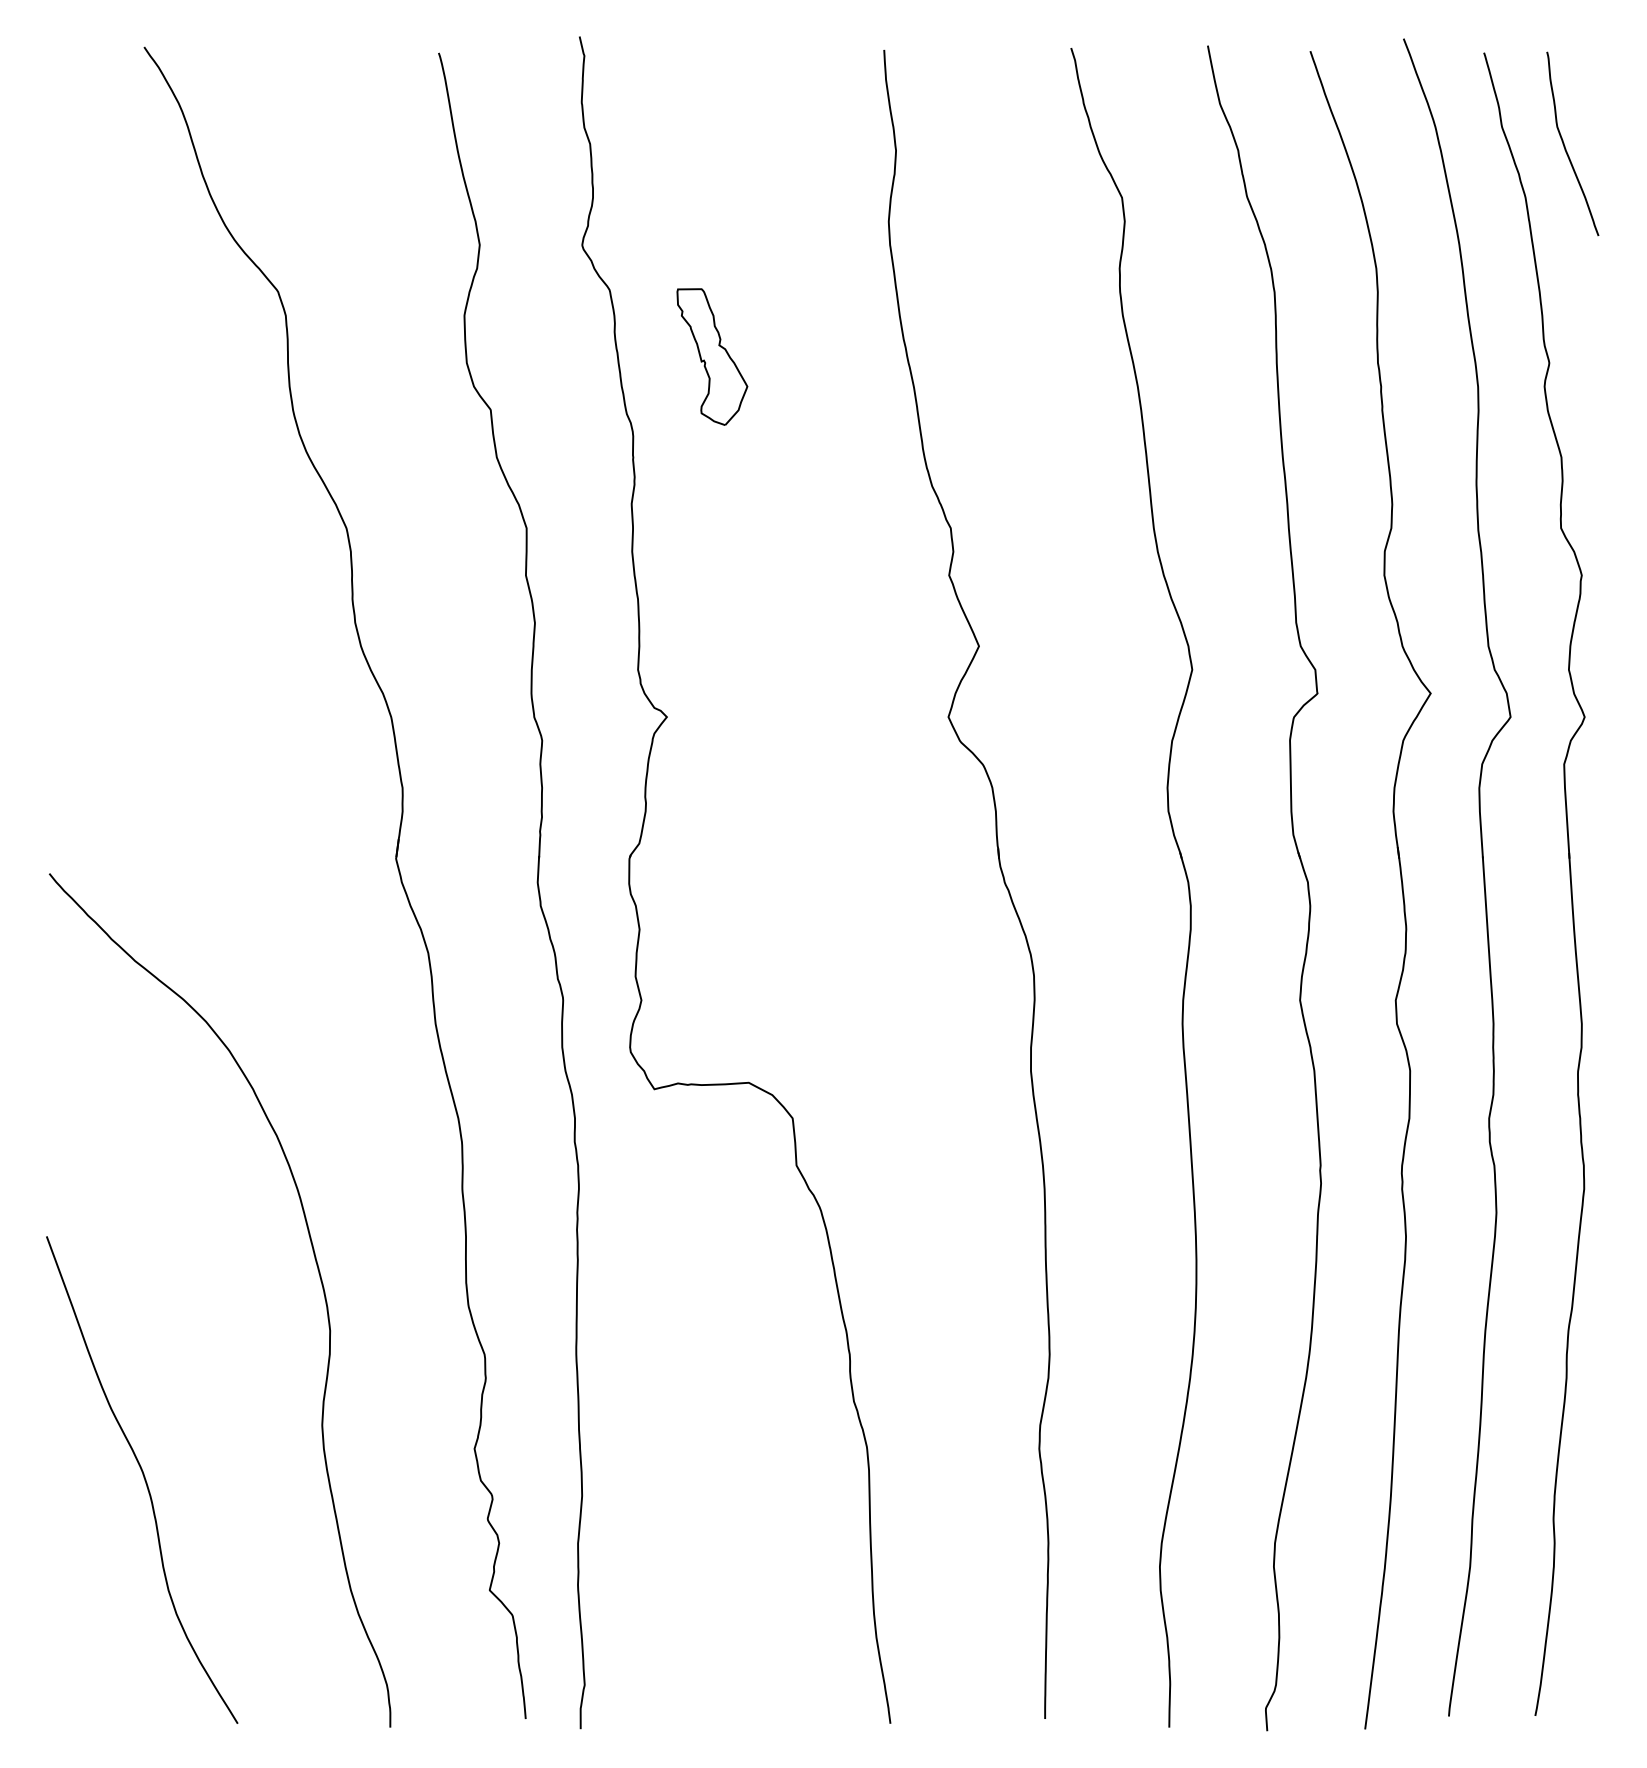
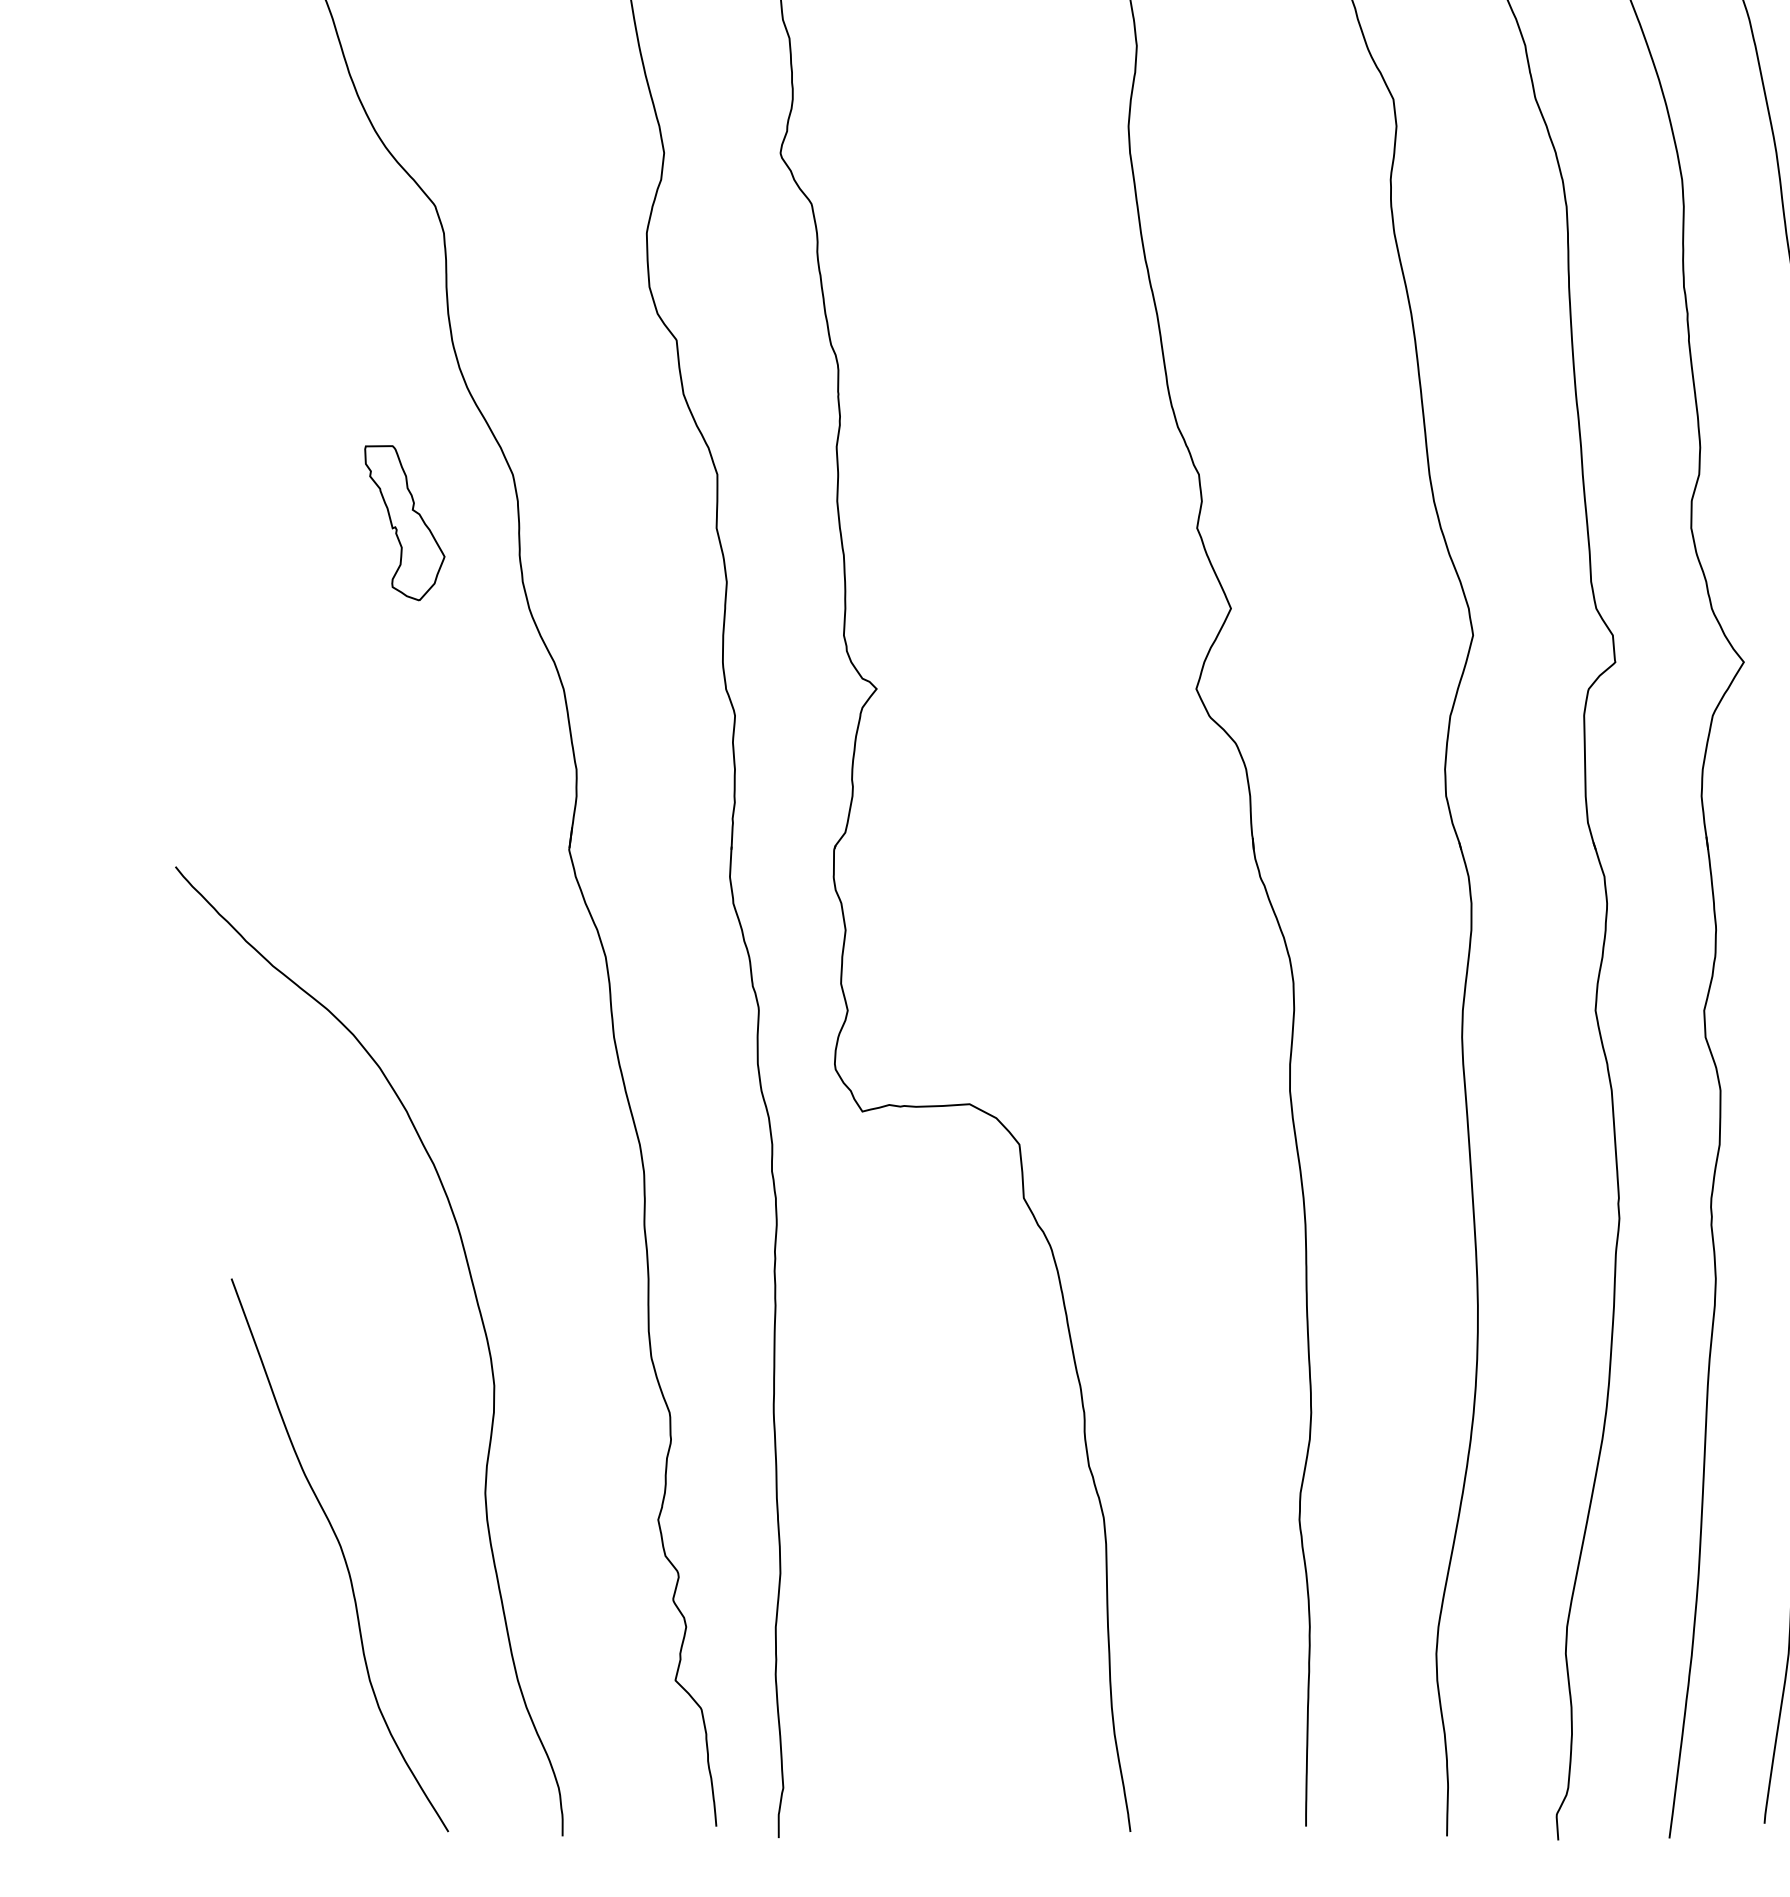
part: (712, 356) -> (404, 522), moved
curve: (143, 1478) -> (341, 1553), moved

